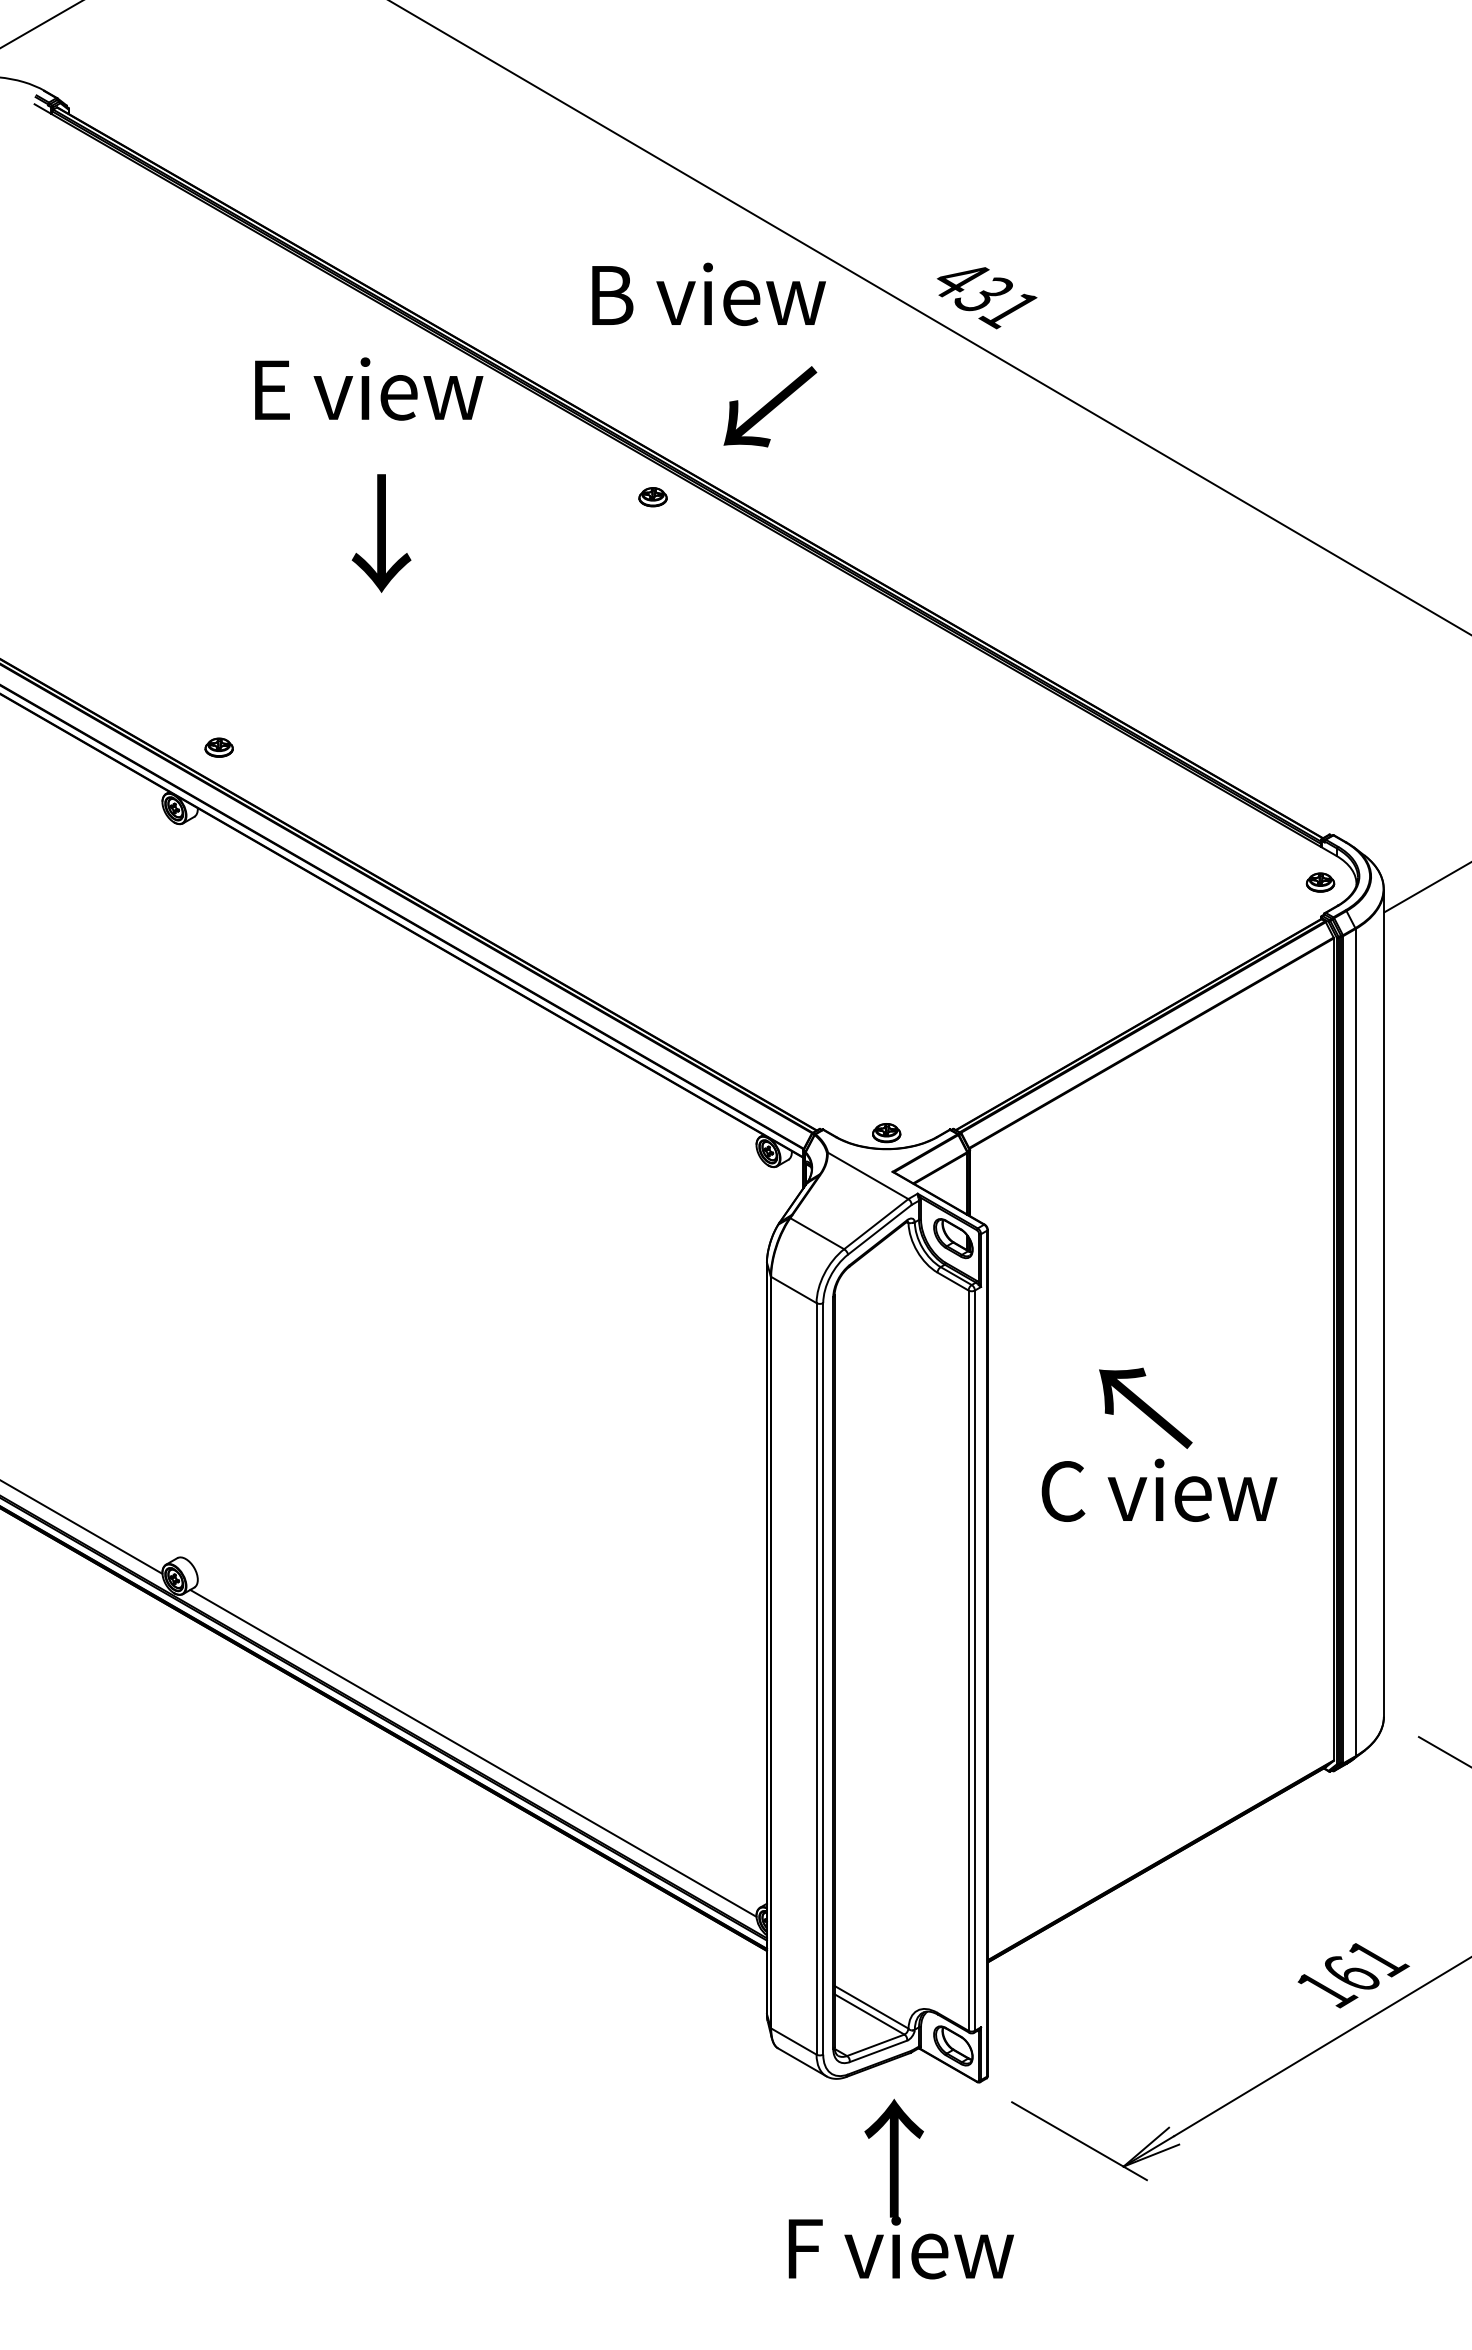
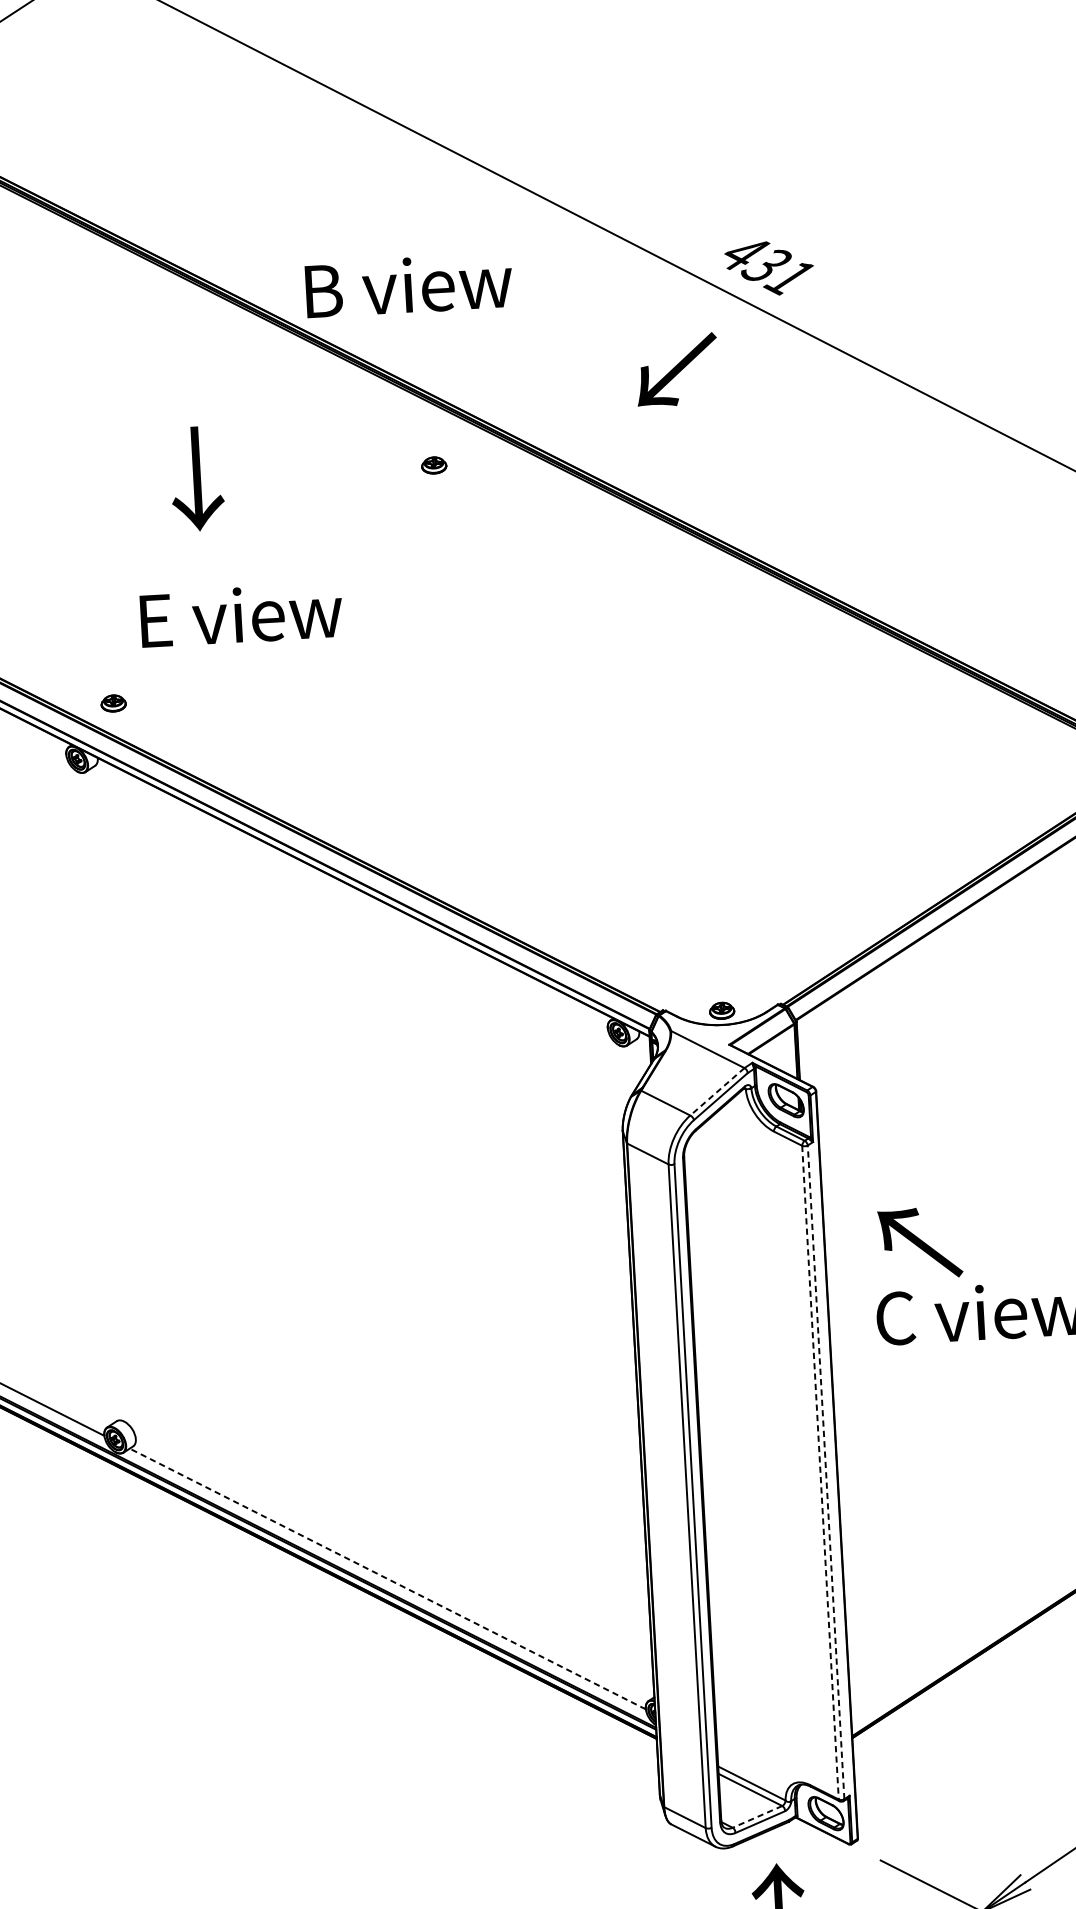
text: (708, 293) -> (408, 284), moved
text: (369, 388) -> (241, 614), moved
text: (770, 406) -> (677, 369), moved
part: (652, 497) -> (433, 465), moved
text: (381, 533) -> (197, 478), moved
line: (876, 1224) -> (717, 1092), solid -> dashed
text: (1145, 1407) -> (920, 1242), moved
line: (974, 1660) -> (825, 1472), solid -> dashed
line: (968, 1661) -> (820, 1473), solid -> dashed
line: (473, 1753) -> (387, 1579), solid -> dashed
line: (875, 2045) -> (757, 1817), solid -> dashed

